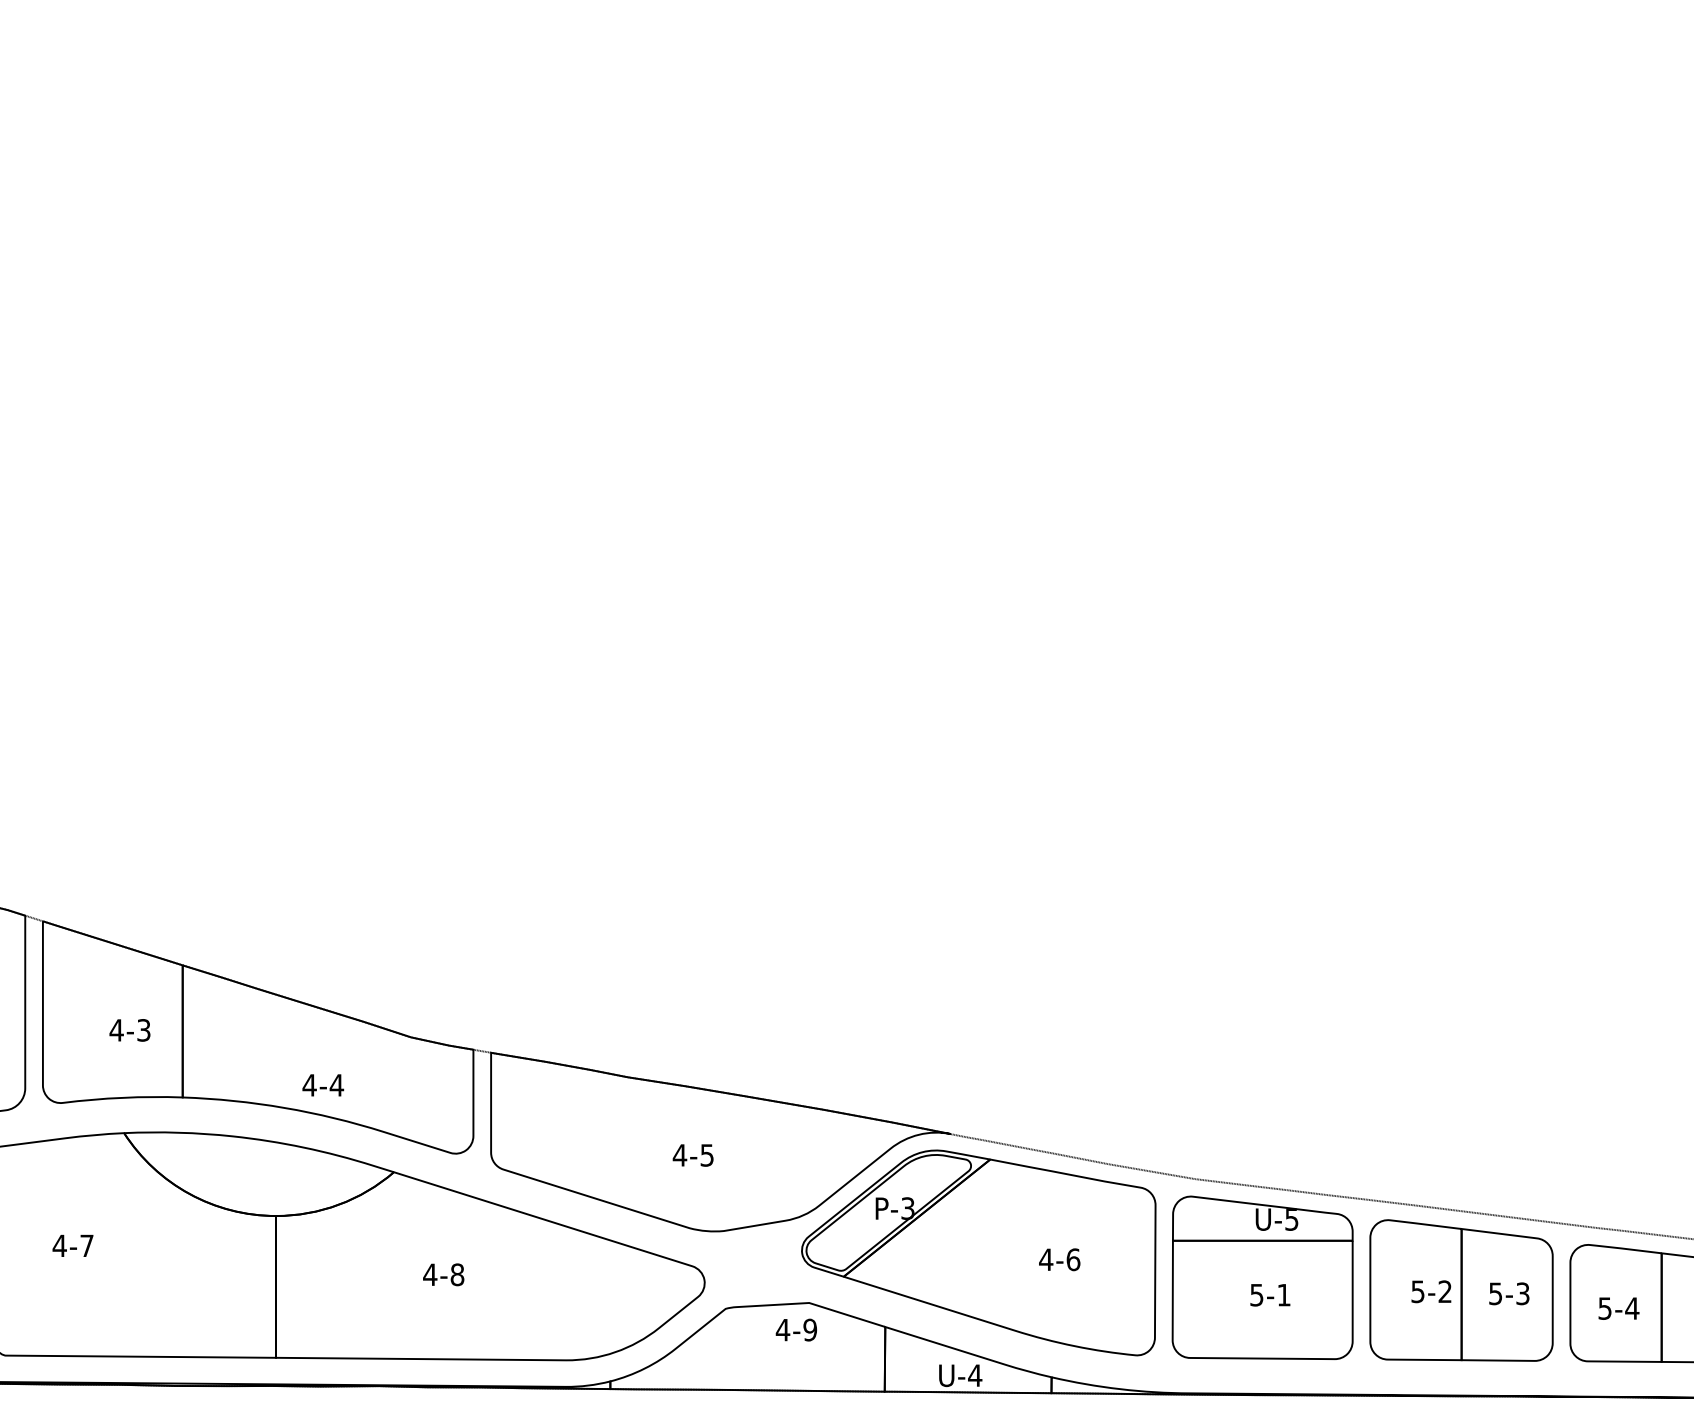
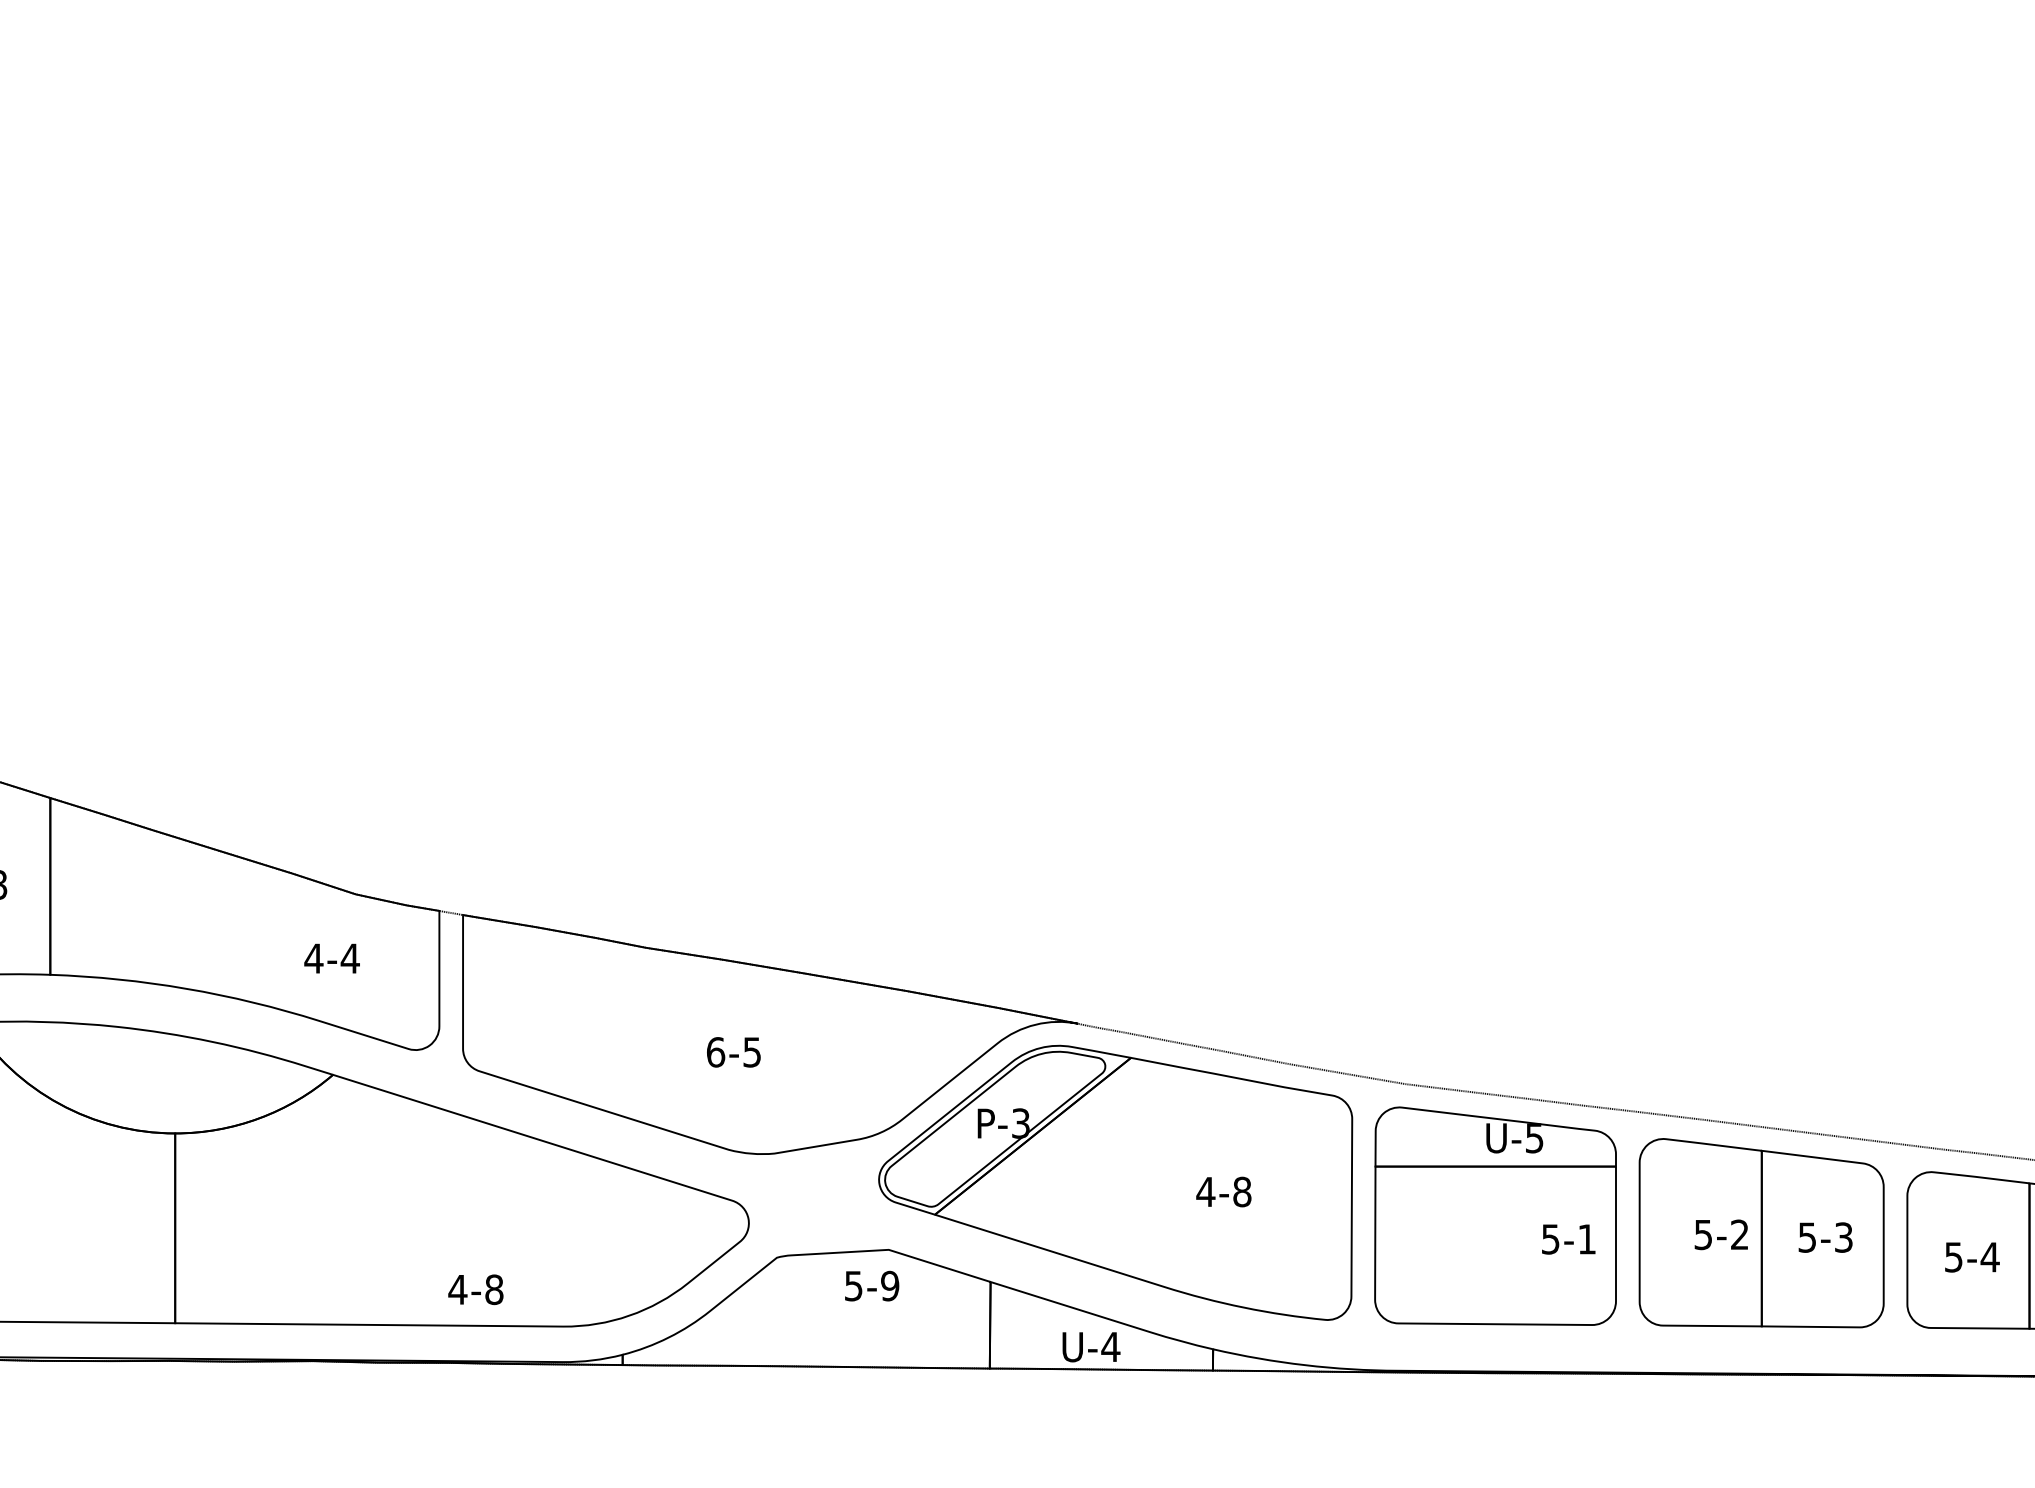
text: (323, 1085) -> (332, 958), moved
text: (679, 1155) -> (715, 1052), 4-5 -> 6-5
text: (1073, 1259) -> (1242, 1191), 4-6 -> 4-8
text: (443, 1274) -> (475, 1289), moved
text: (1270, 1295) -> (1568, 1239), moved
text: (782, 1330) -> (852, 1286), 4-9 -> 5-9

